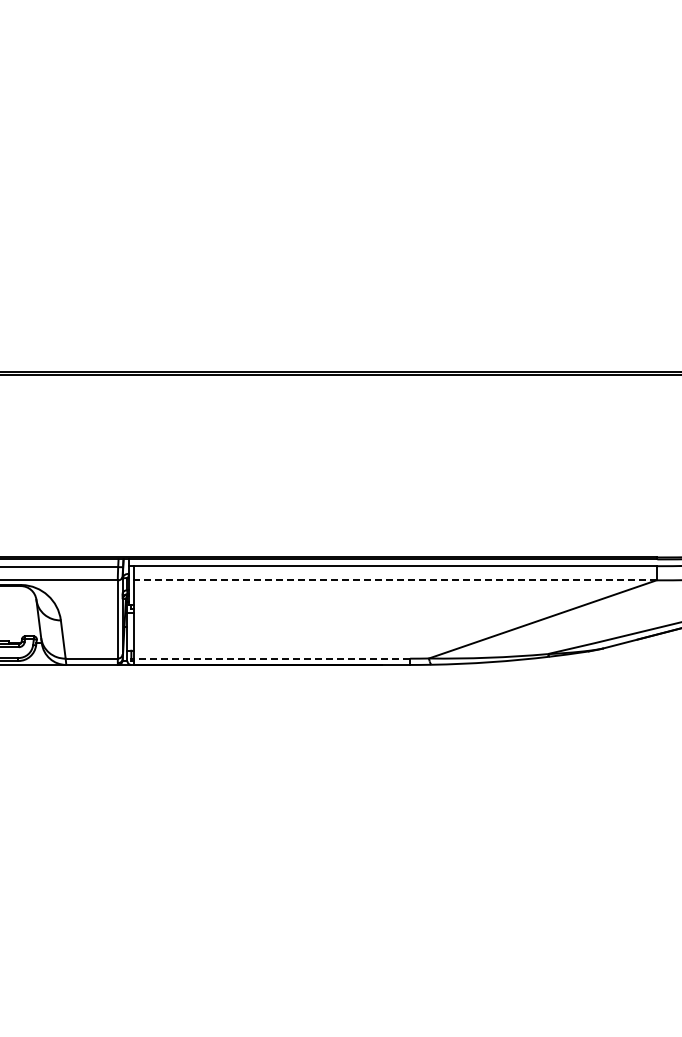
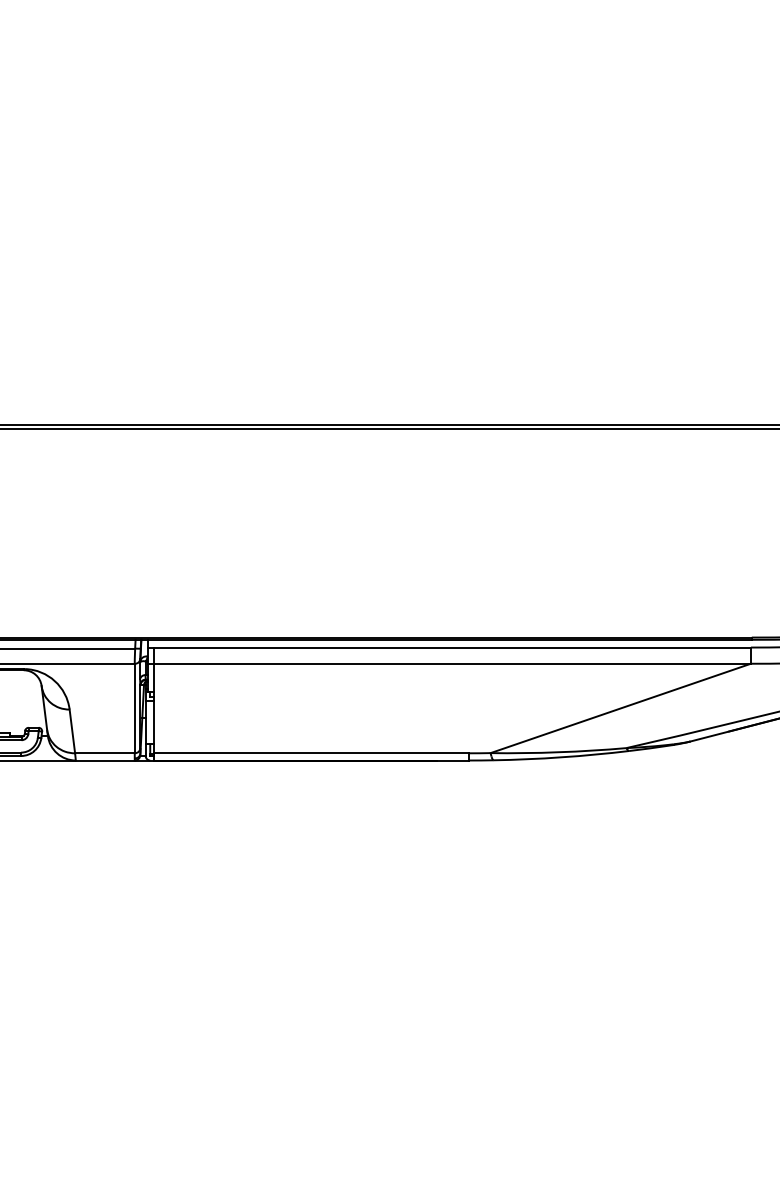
line: (392, 580) -> (448, 663), dashed -> solid
line: (272, 658) -> (311, 753), dashed -> solid

